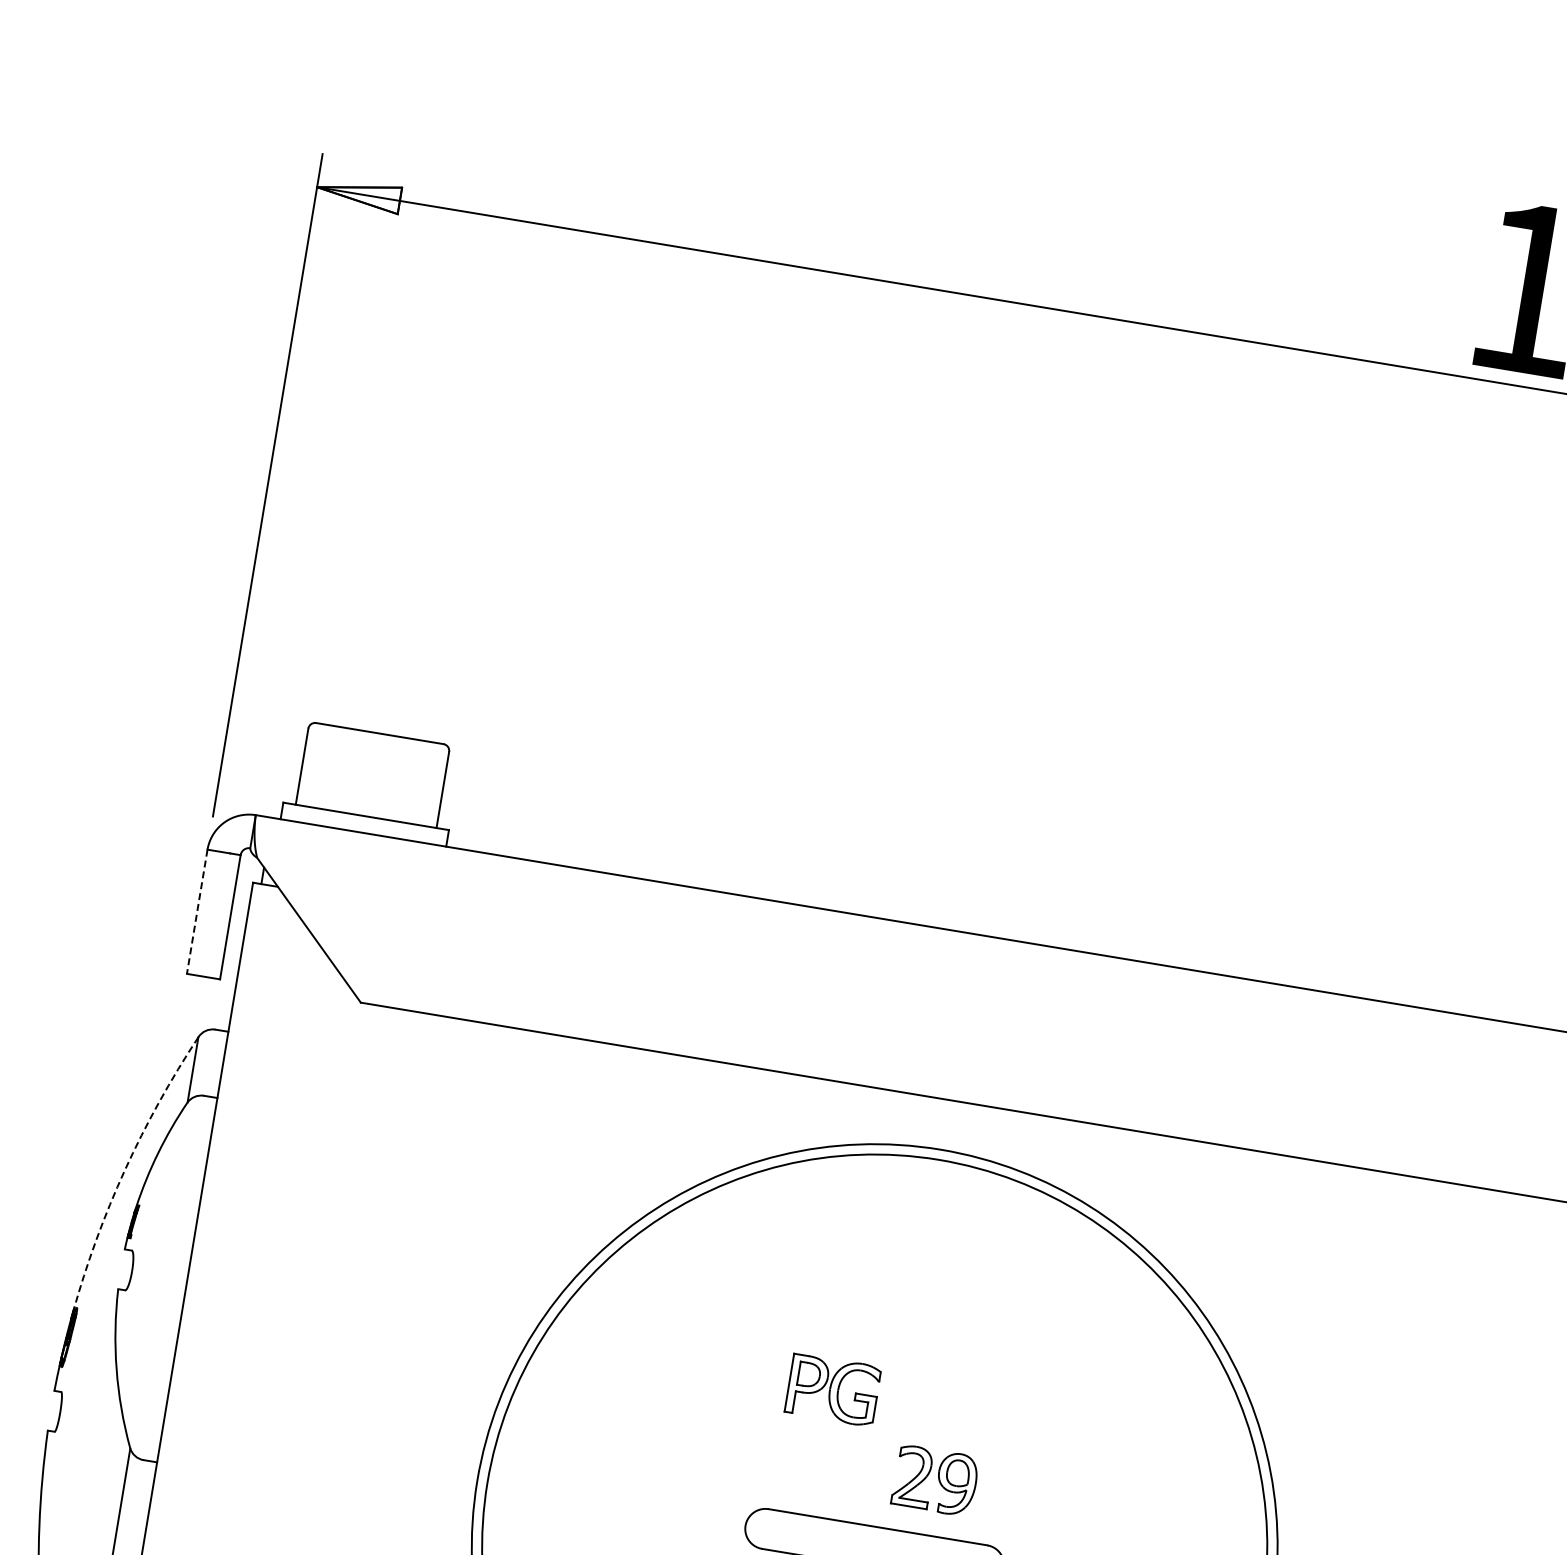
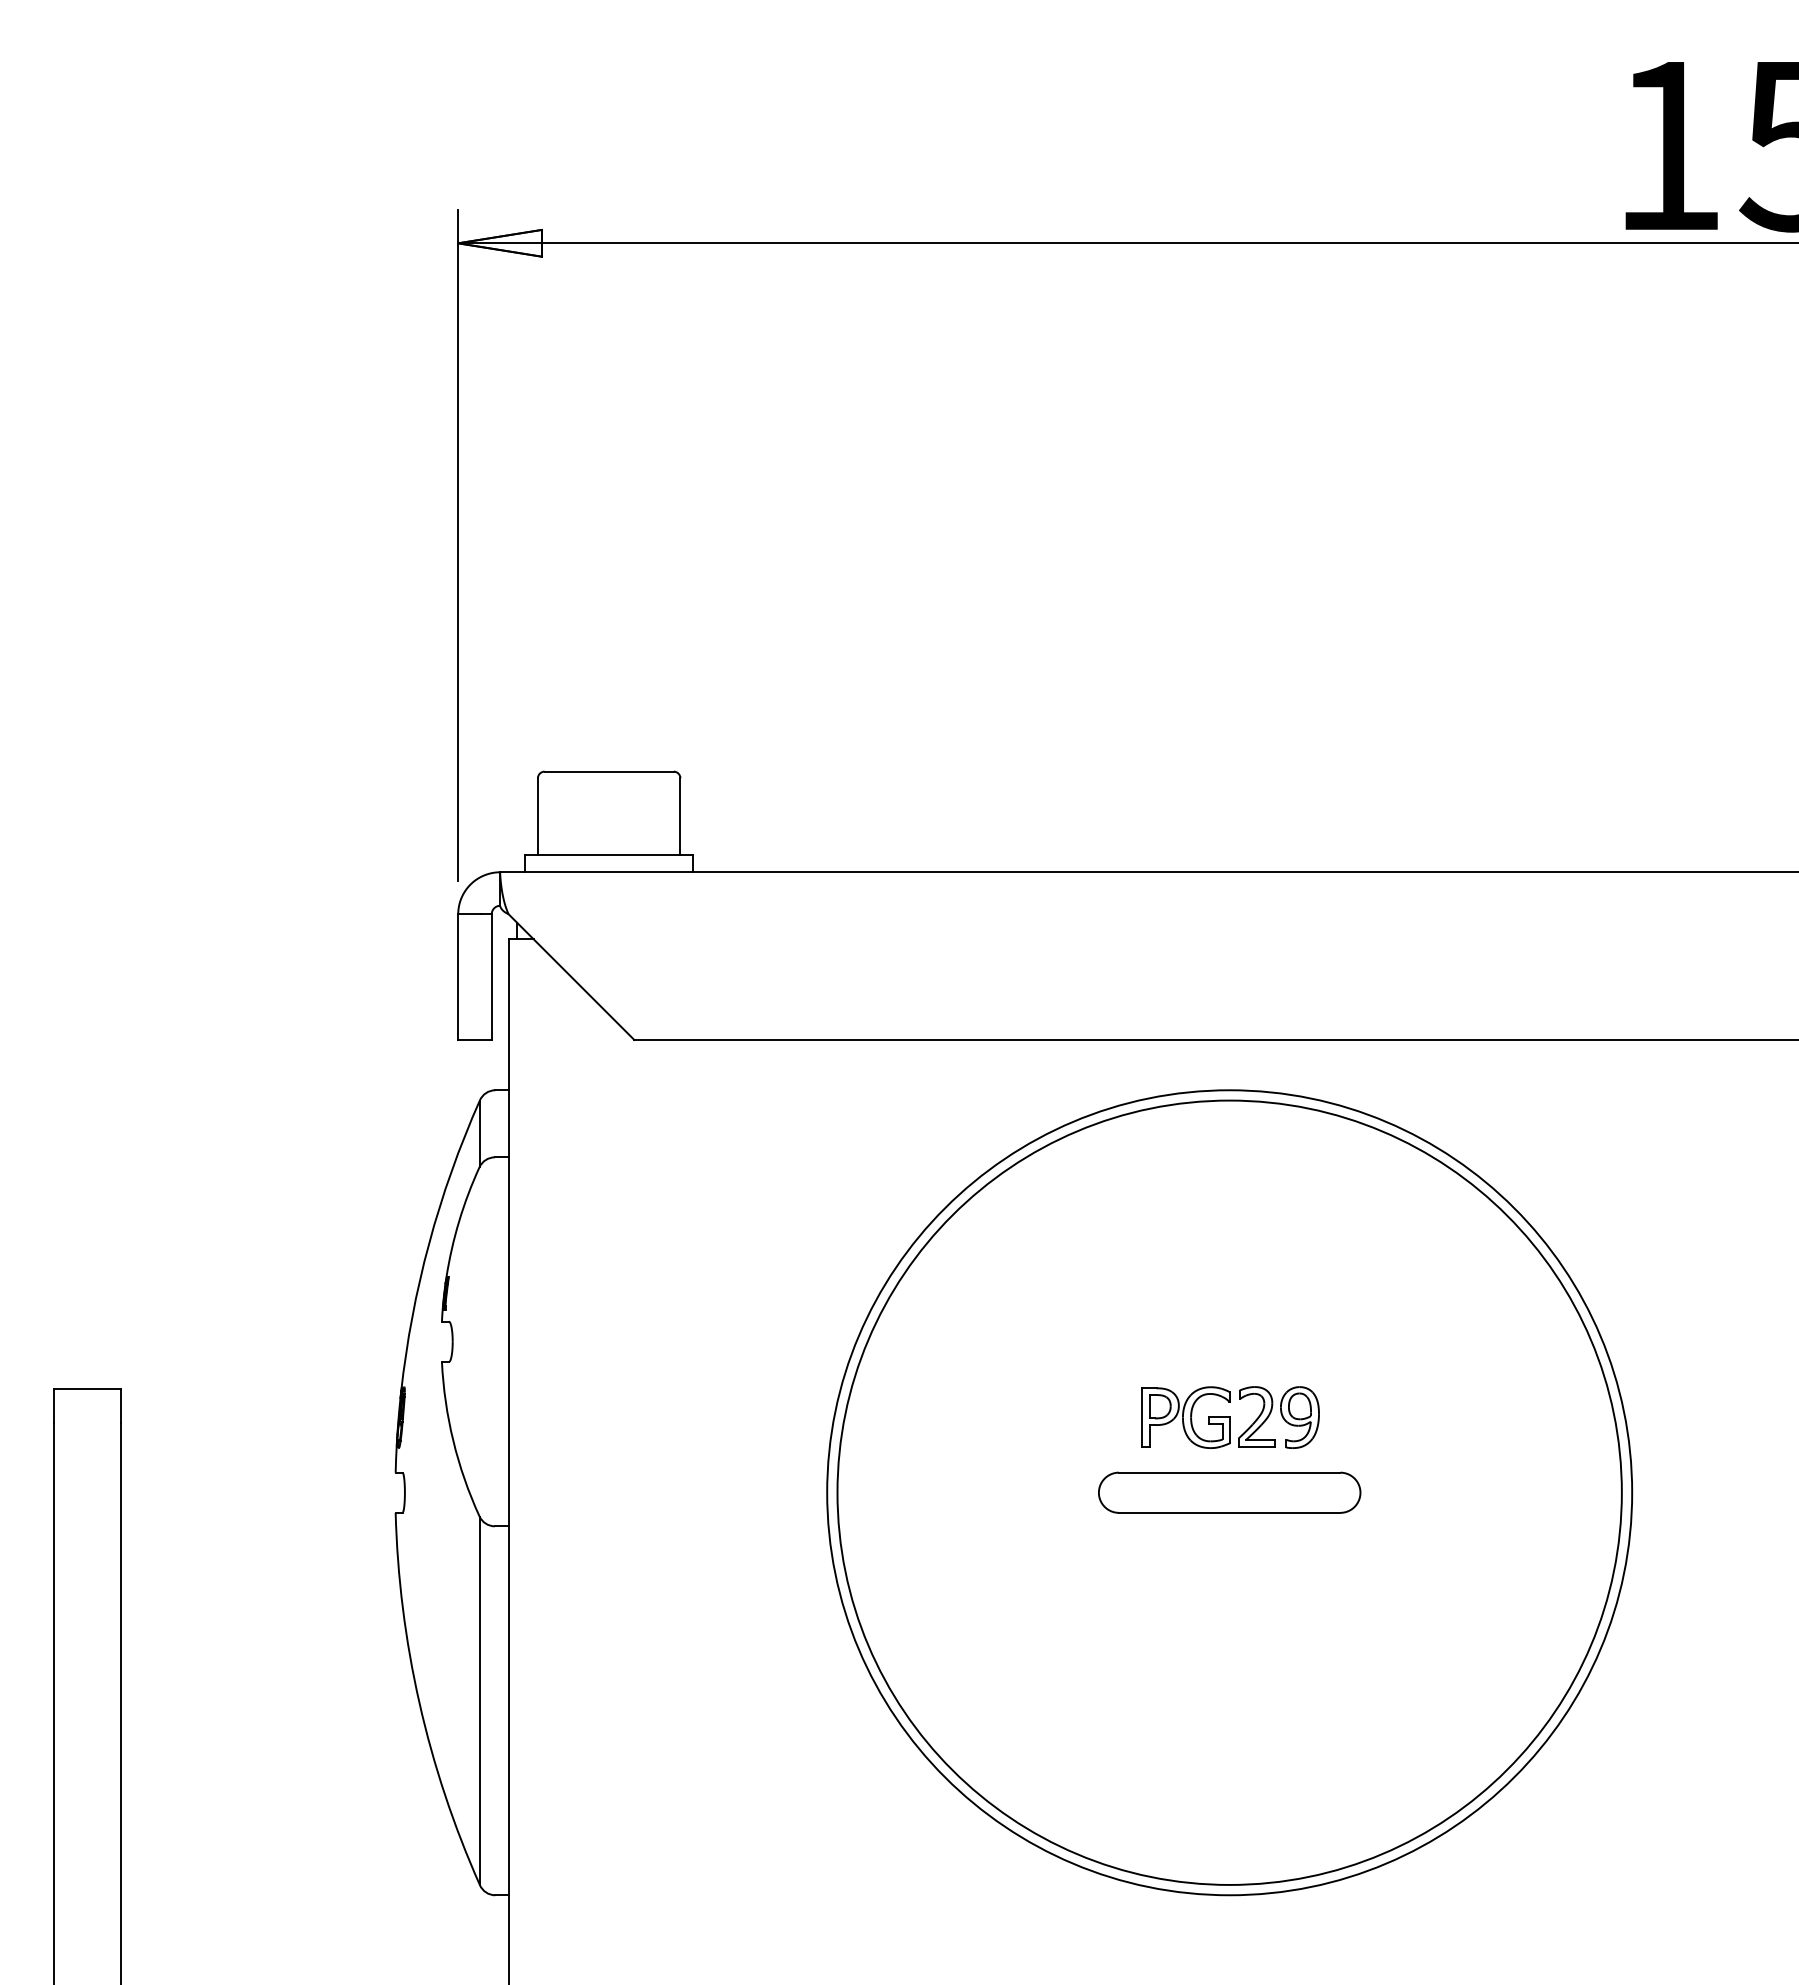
line: (197, 912) -> (458, 977), dashed -> solid
arc: (125, 1170) -> (429, 1243), dashed -> solid
part: (832, 1389) -> (1185, 1417), moved

